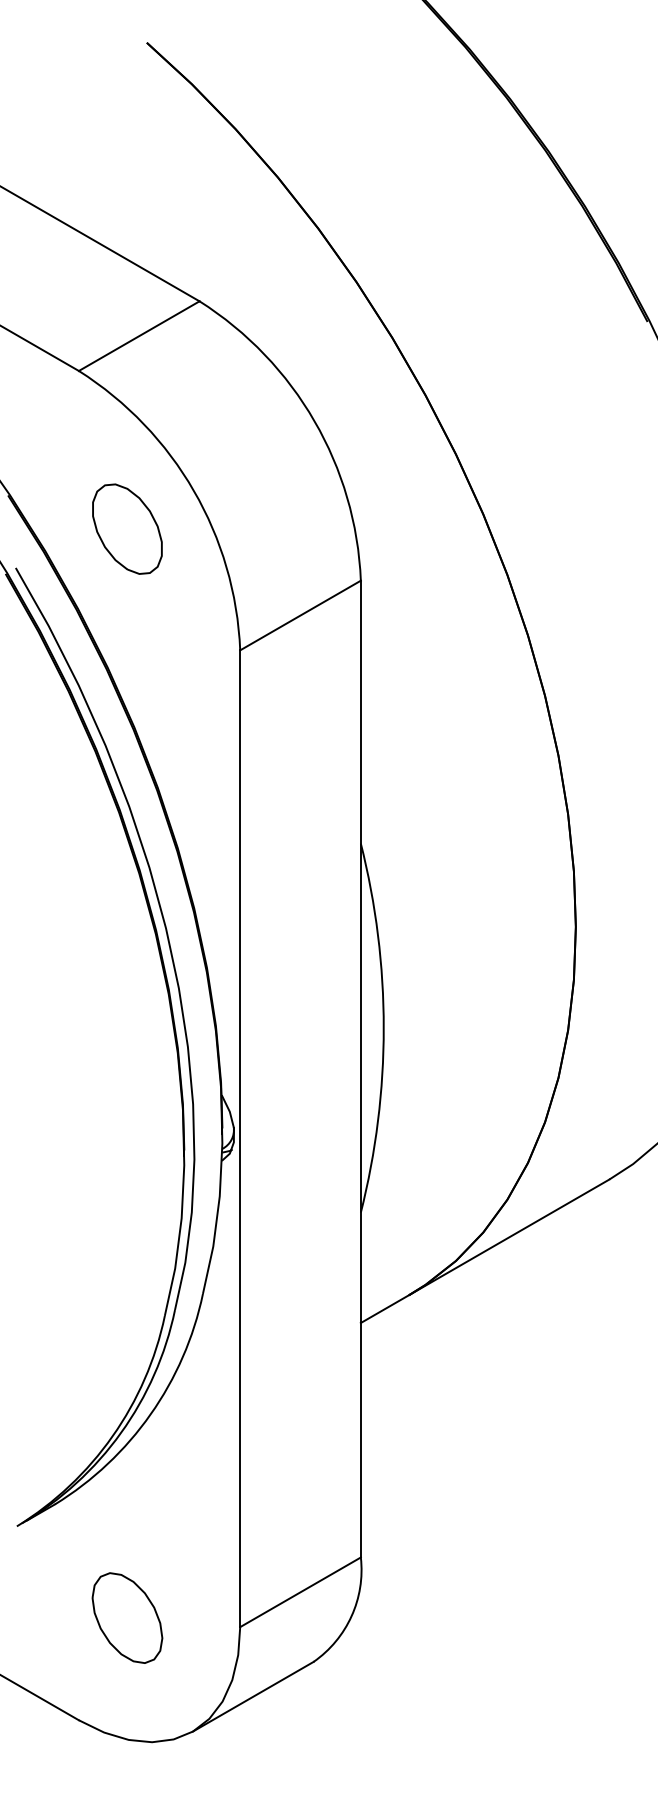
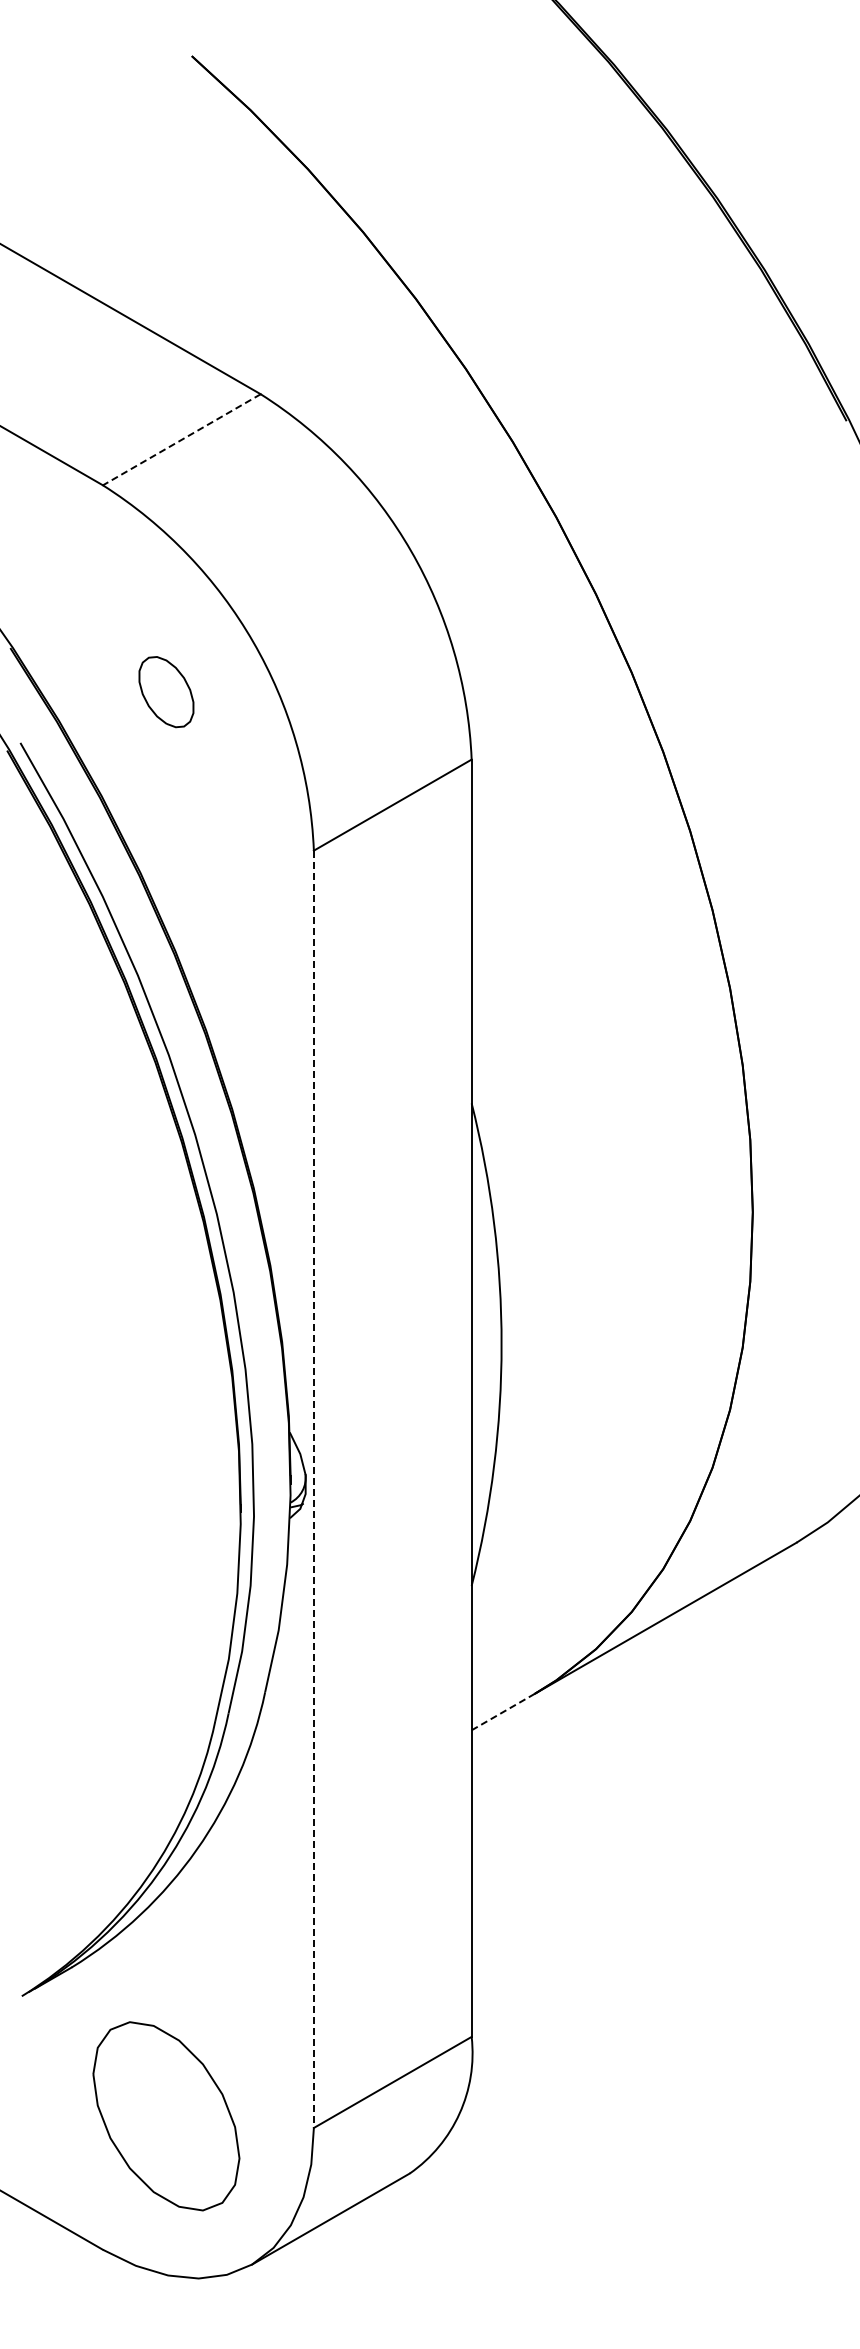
line: (138, 336) -> (181, 440), solid -> dashed
part: (127, 528) -> (166, 691), size x0.6
line: (239, 1138) -> (313, 1489), solid -> dashed
line: (385, 1309) -> (503, 1712), solid -> dashed
part: (127, 1617) -> (166, 2115), size x1.6

